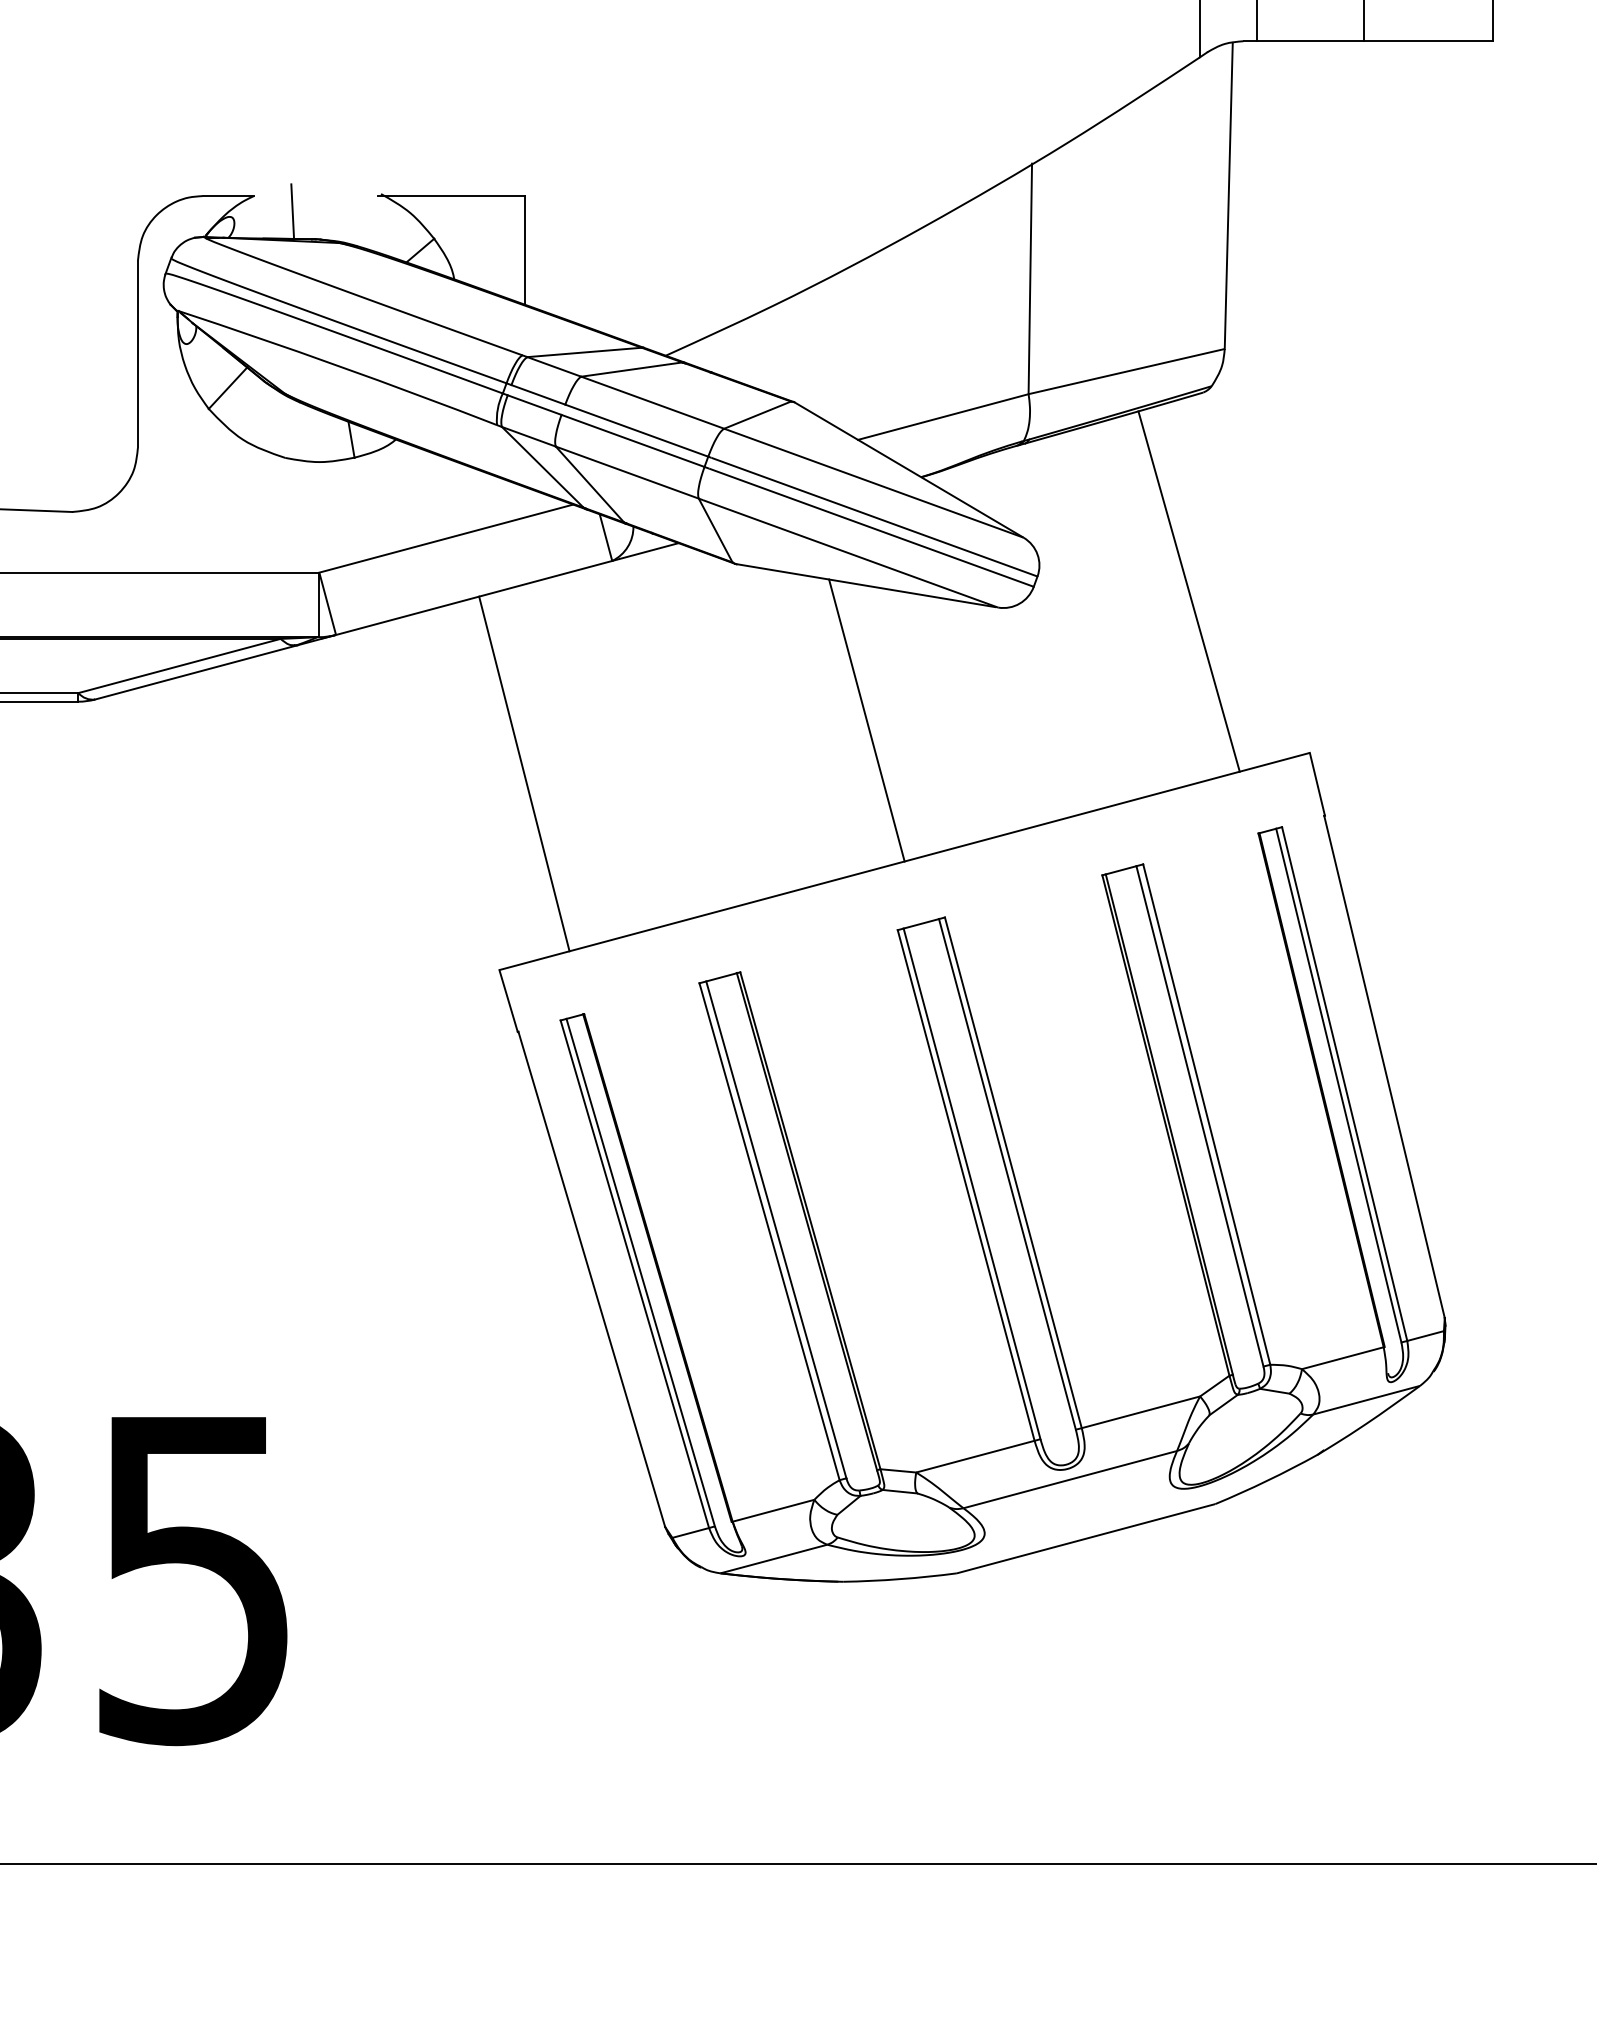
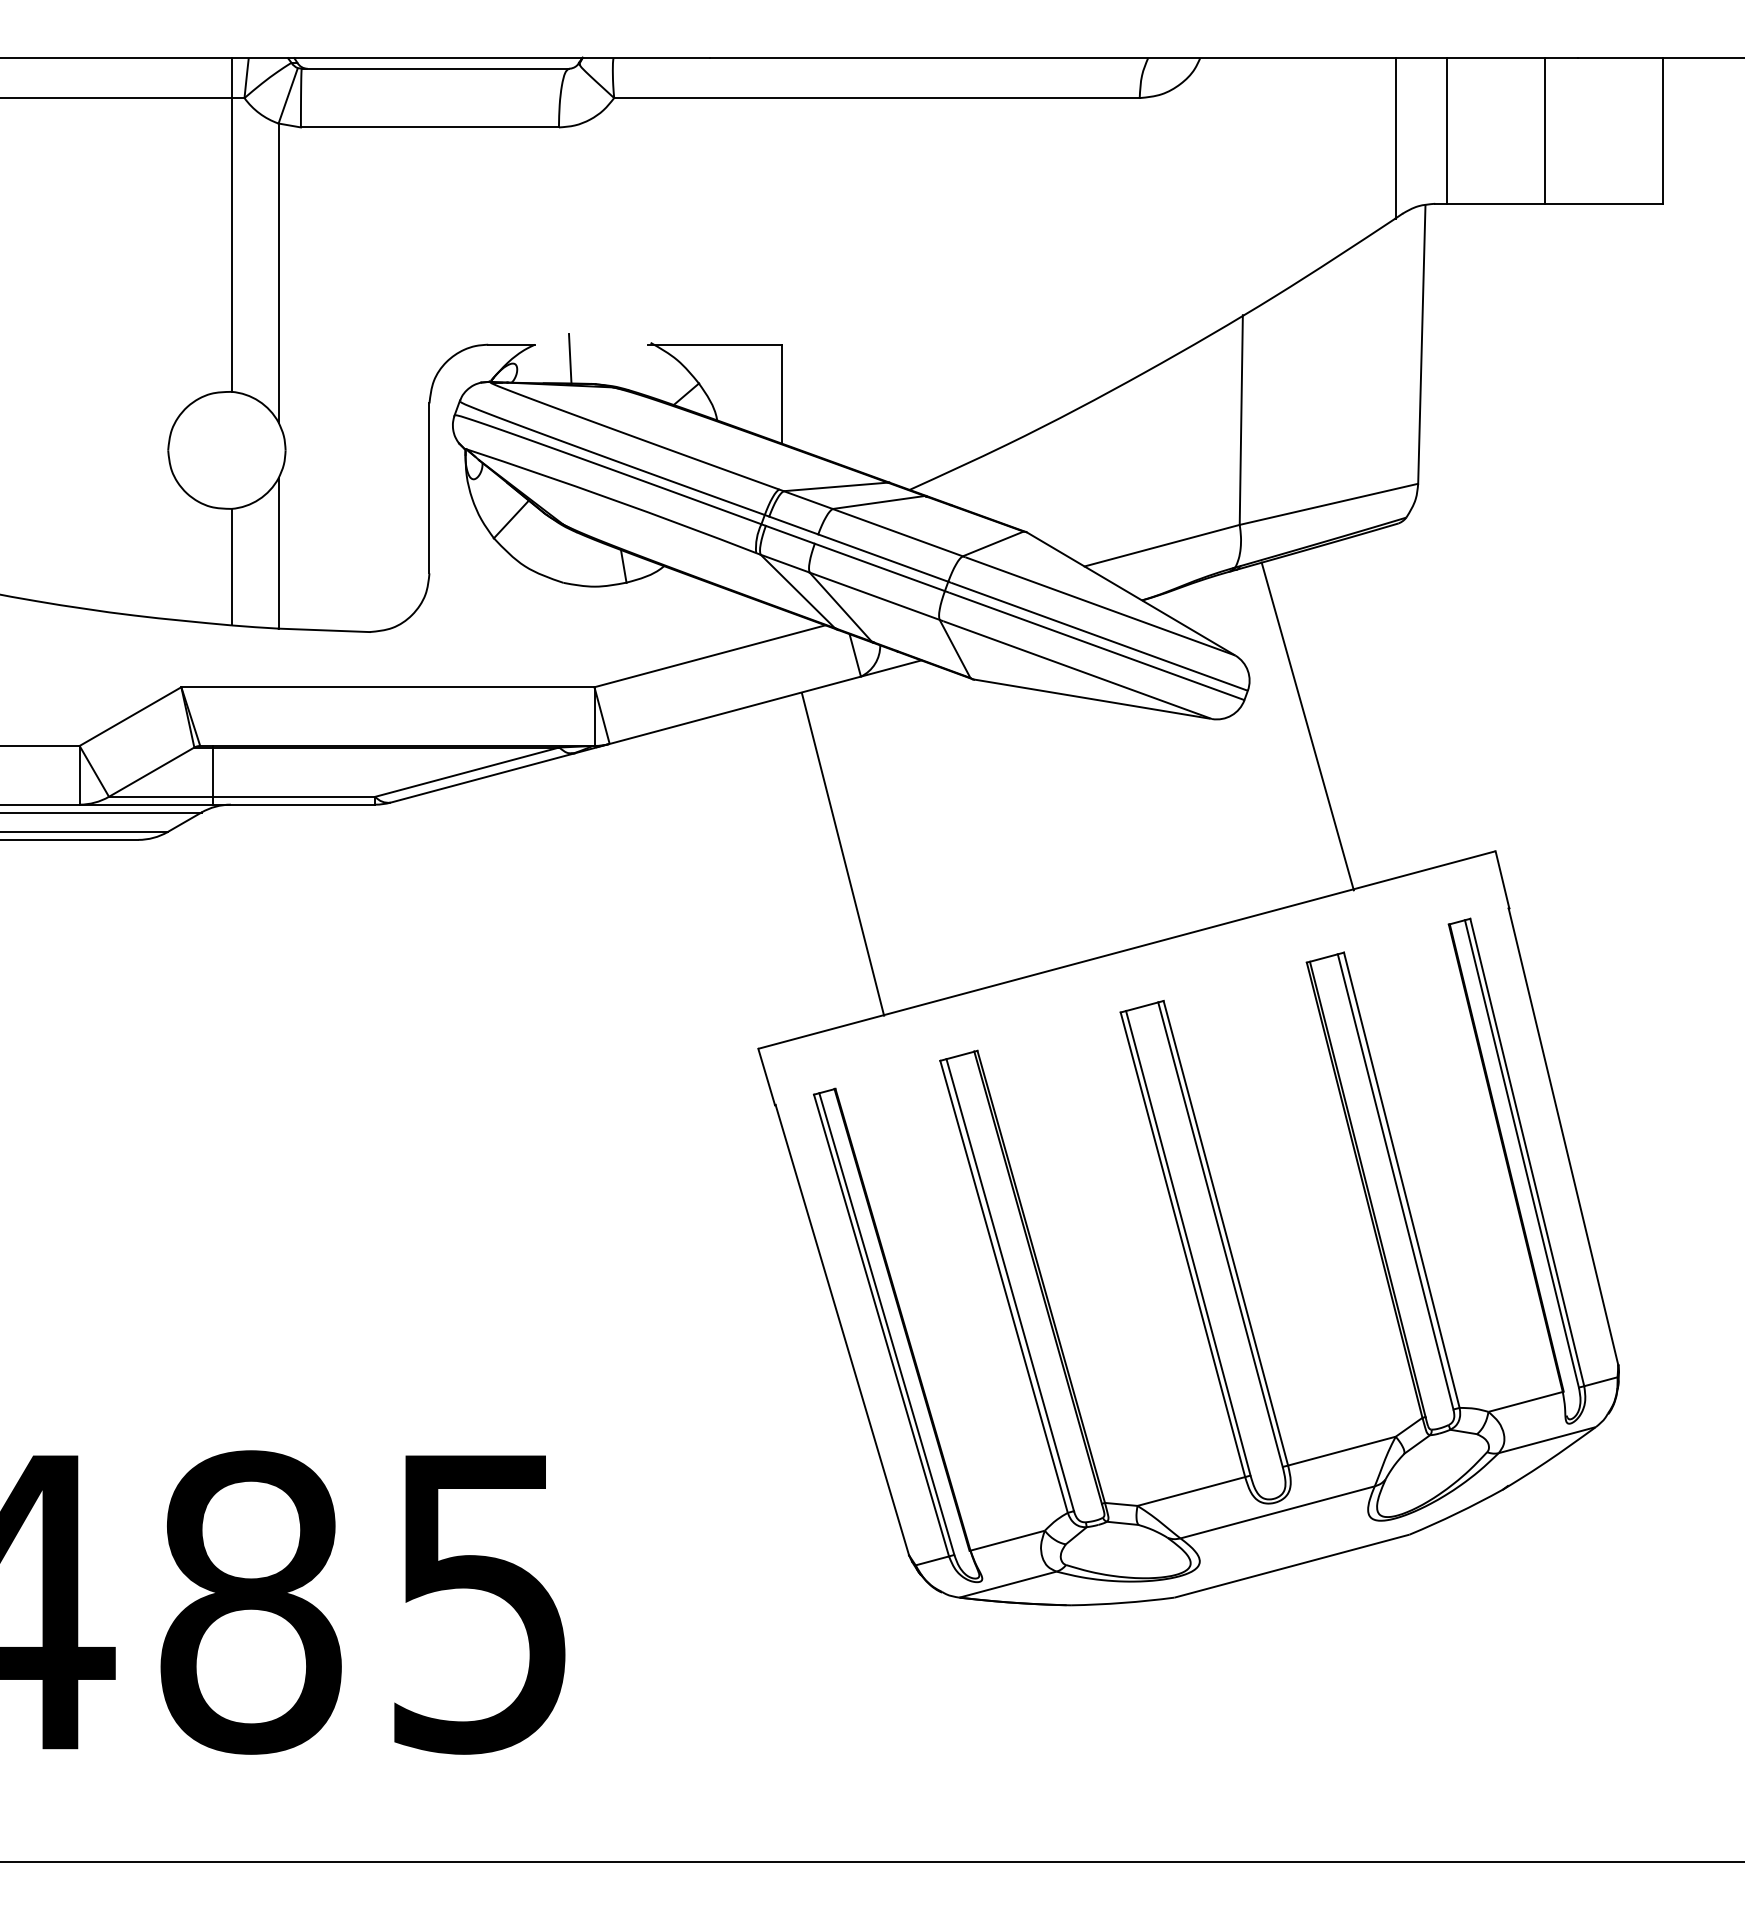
line: (1188, 591) -> (1307, 726), moved
line: (866, 720) -> (1092, 821), removed
line: (523, 774) -> (842, 854), moved

